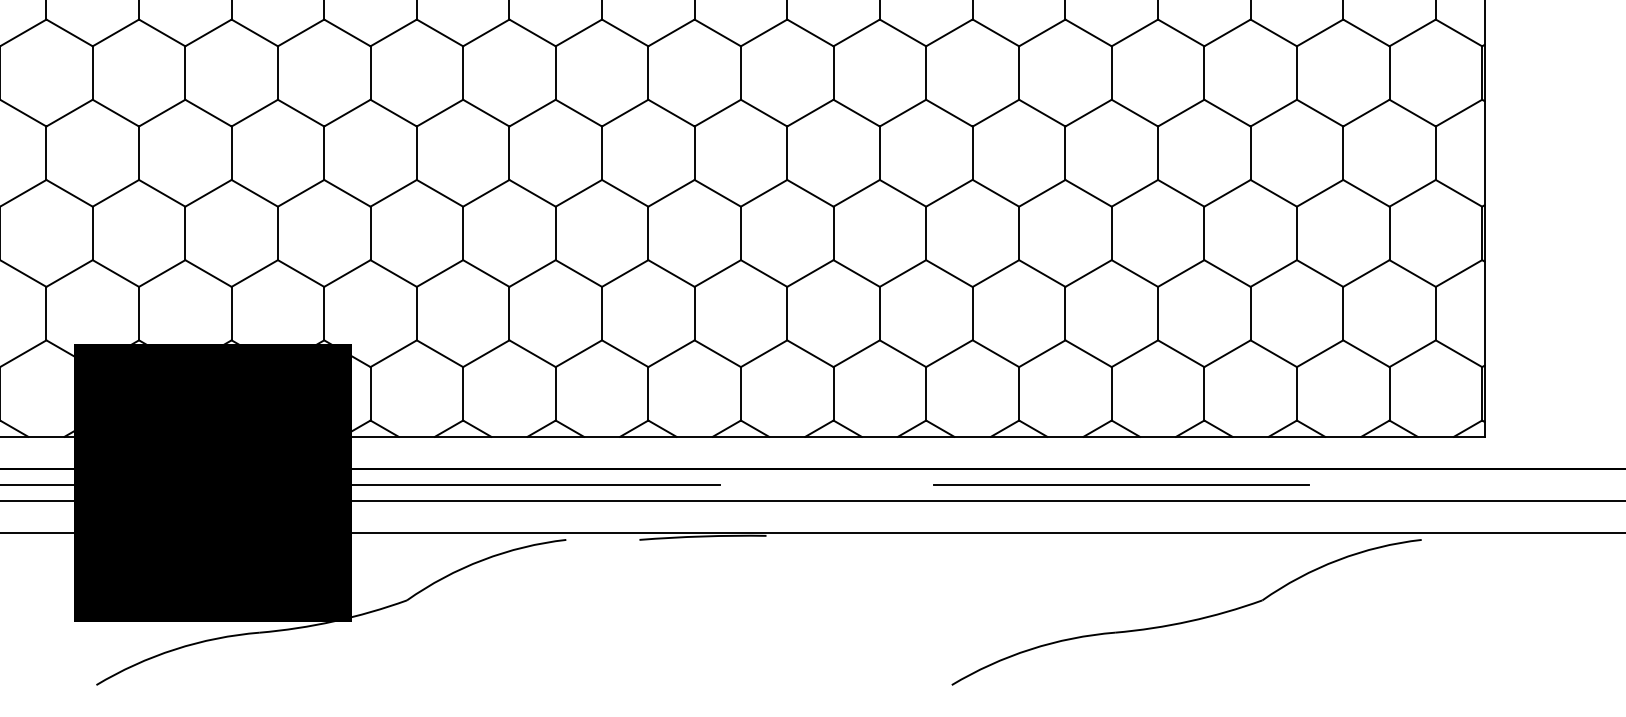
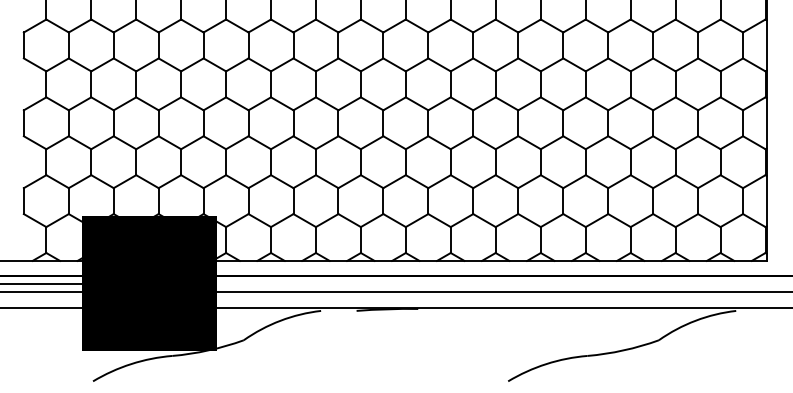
line: (532, 485) -> (304, 284), removed
line: (1121, 485) -> (590, 284), removed

